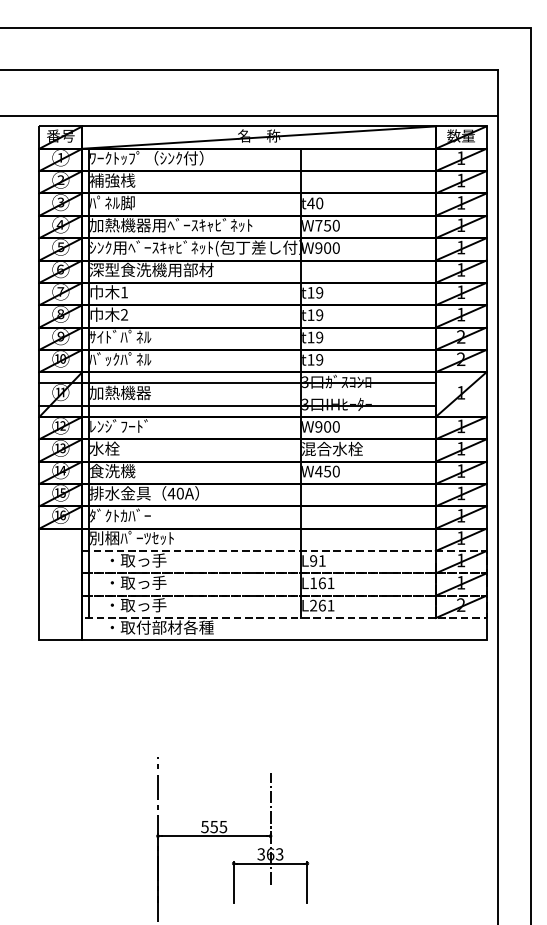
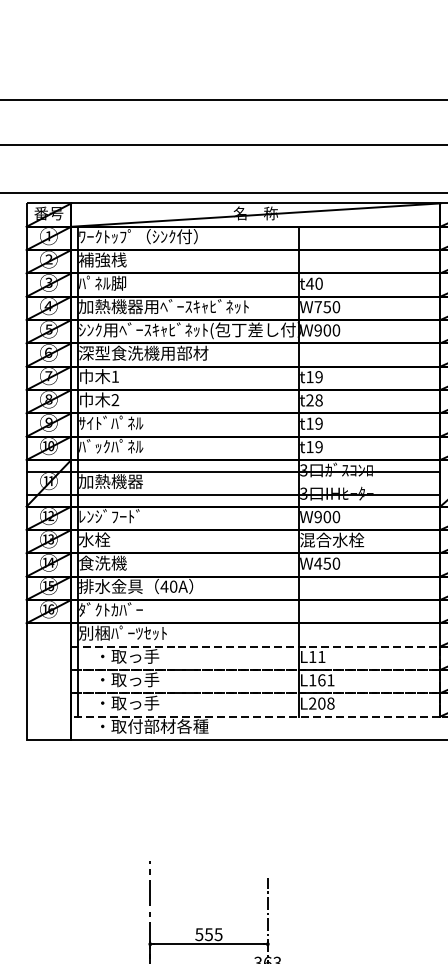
text: (315, 314) -> (314, 399), t19 -> t28
text: (313, 560) -> (312, 656), L91 -> L11
text: (326, 605) -> (326, 703), L261 -> L208

